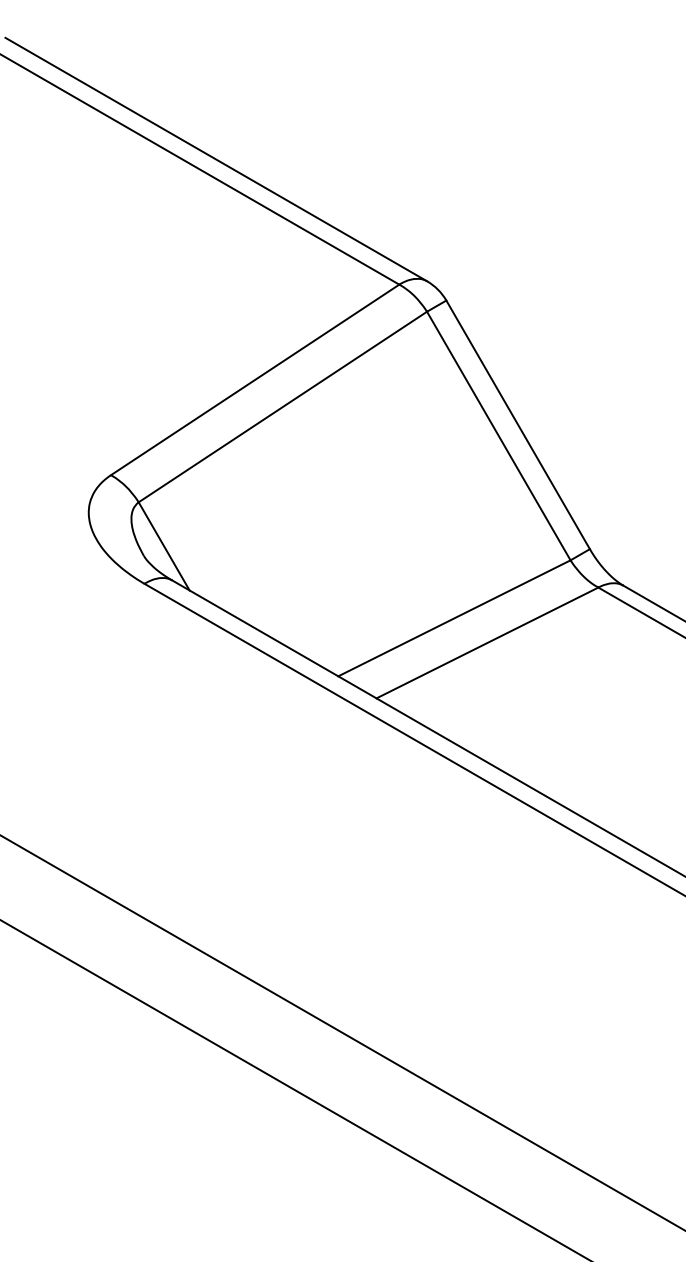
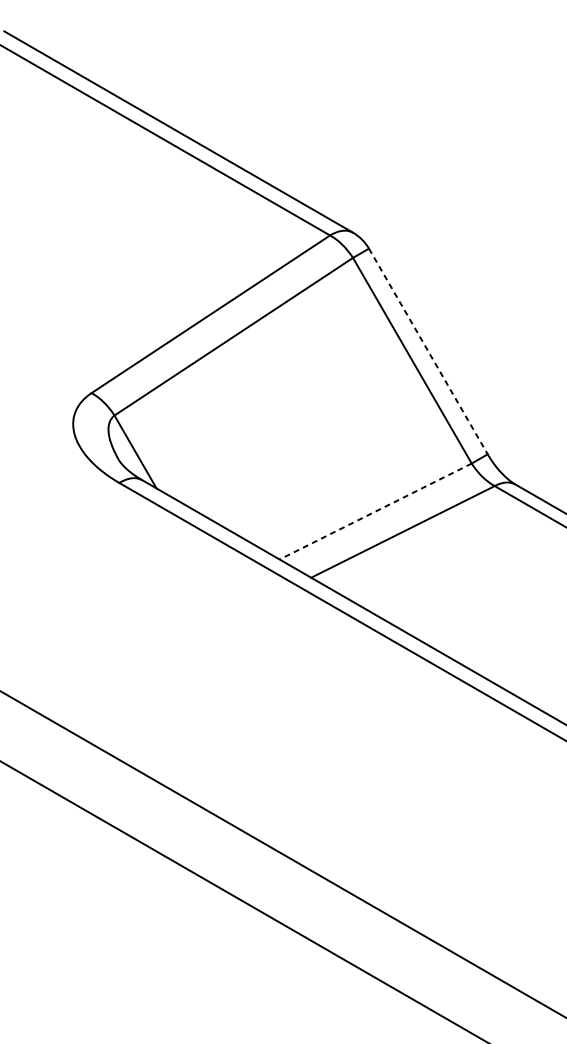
line: (518, 424) -> (428, 351), solid -> dashed
line: (454, 618) -> (375, 511), solid -> dashed

